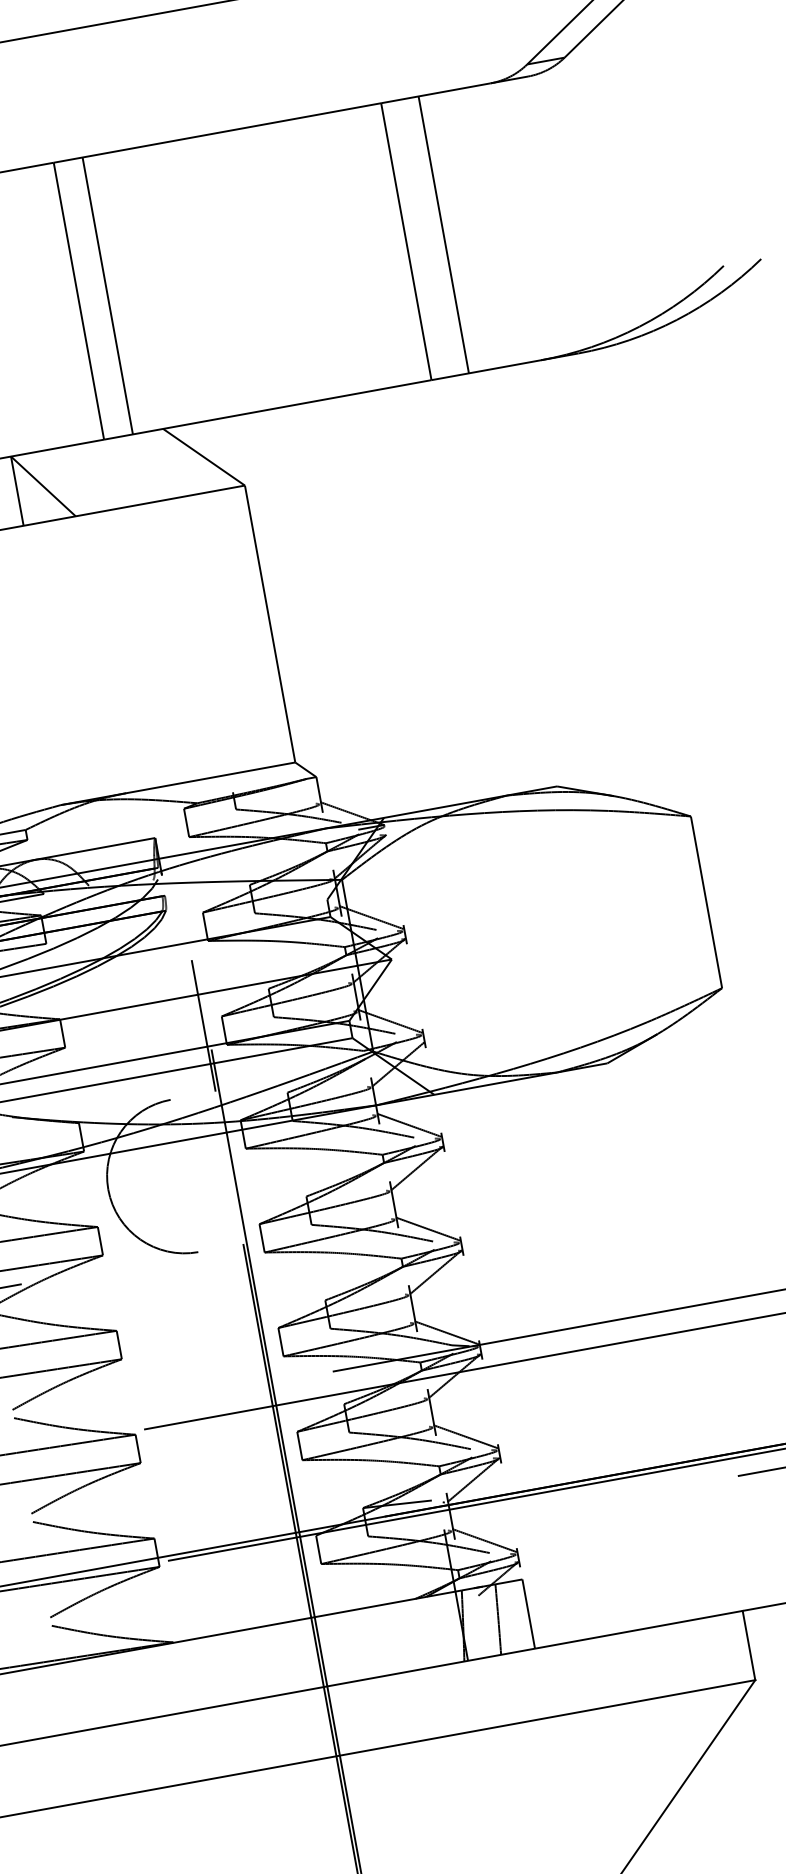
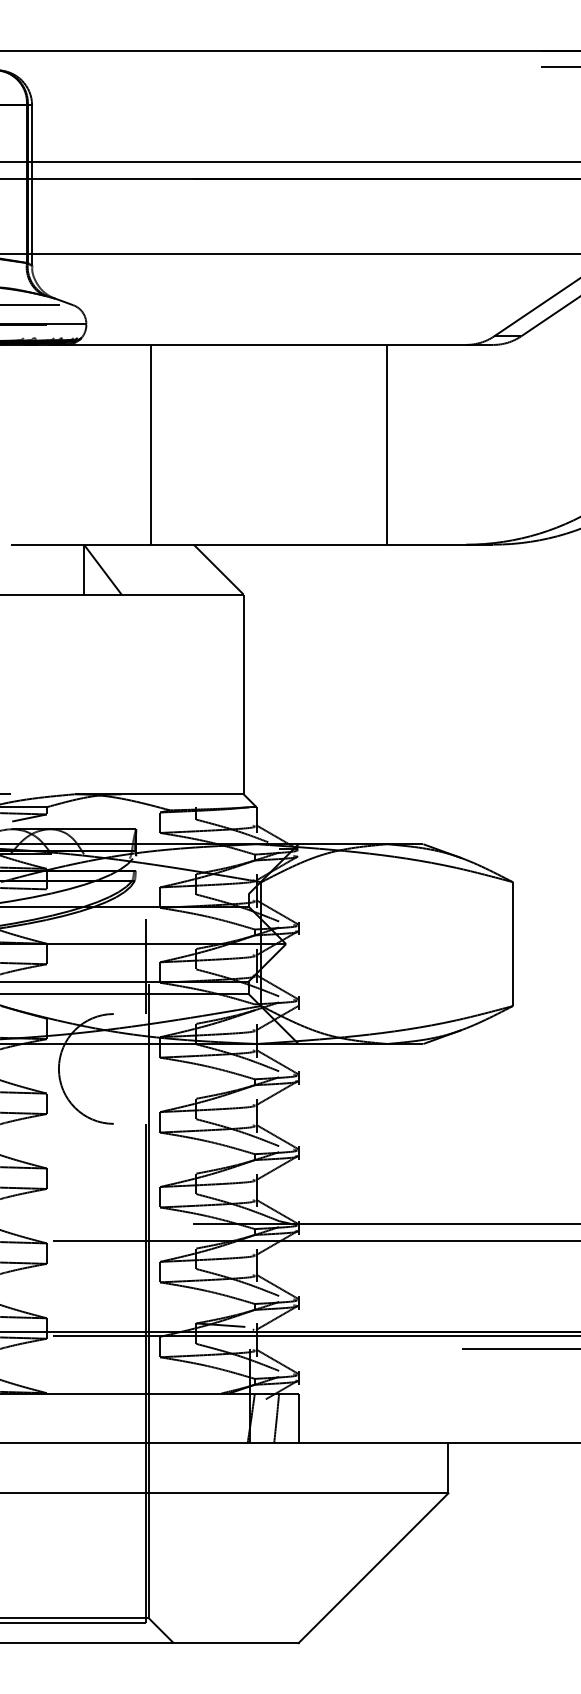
line: (444, 234) -> (414, 444), removed
line: (107, 295) -> (171, 444), removed

